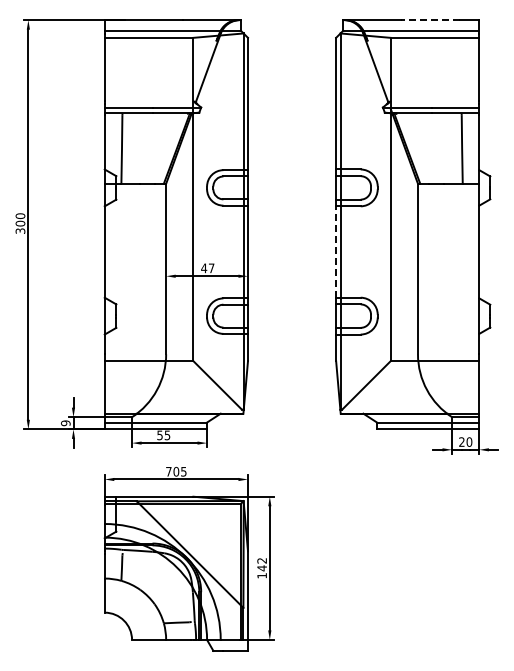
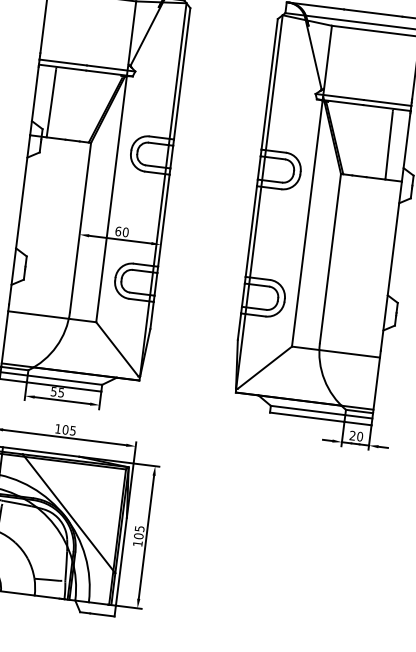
line: (429, 20) -> (372, 13), dashed -> solid
line: (336, 252) -> (251, 232), dashed -> solid
text: (207, 268) -> (121, 232), 47 -> 60
text: (168, 471) -> (57, 428), 705 -> 105
text: (261, 564) -> (138, 532), 142 -> 105

